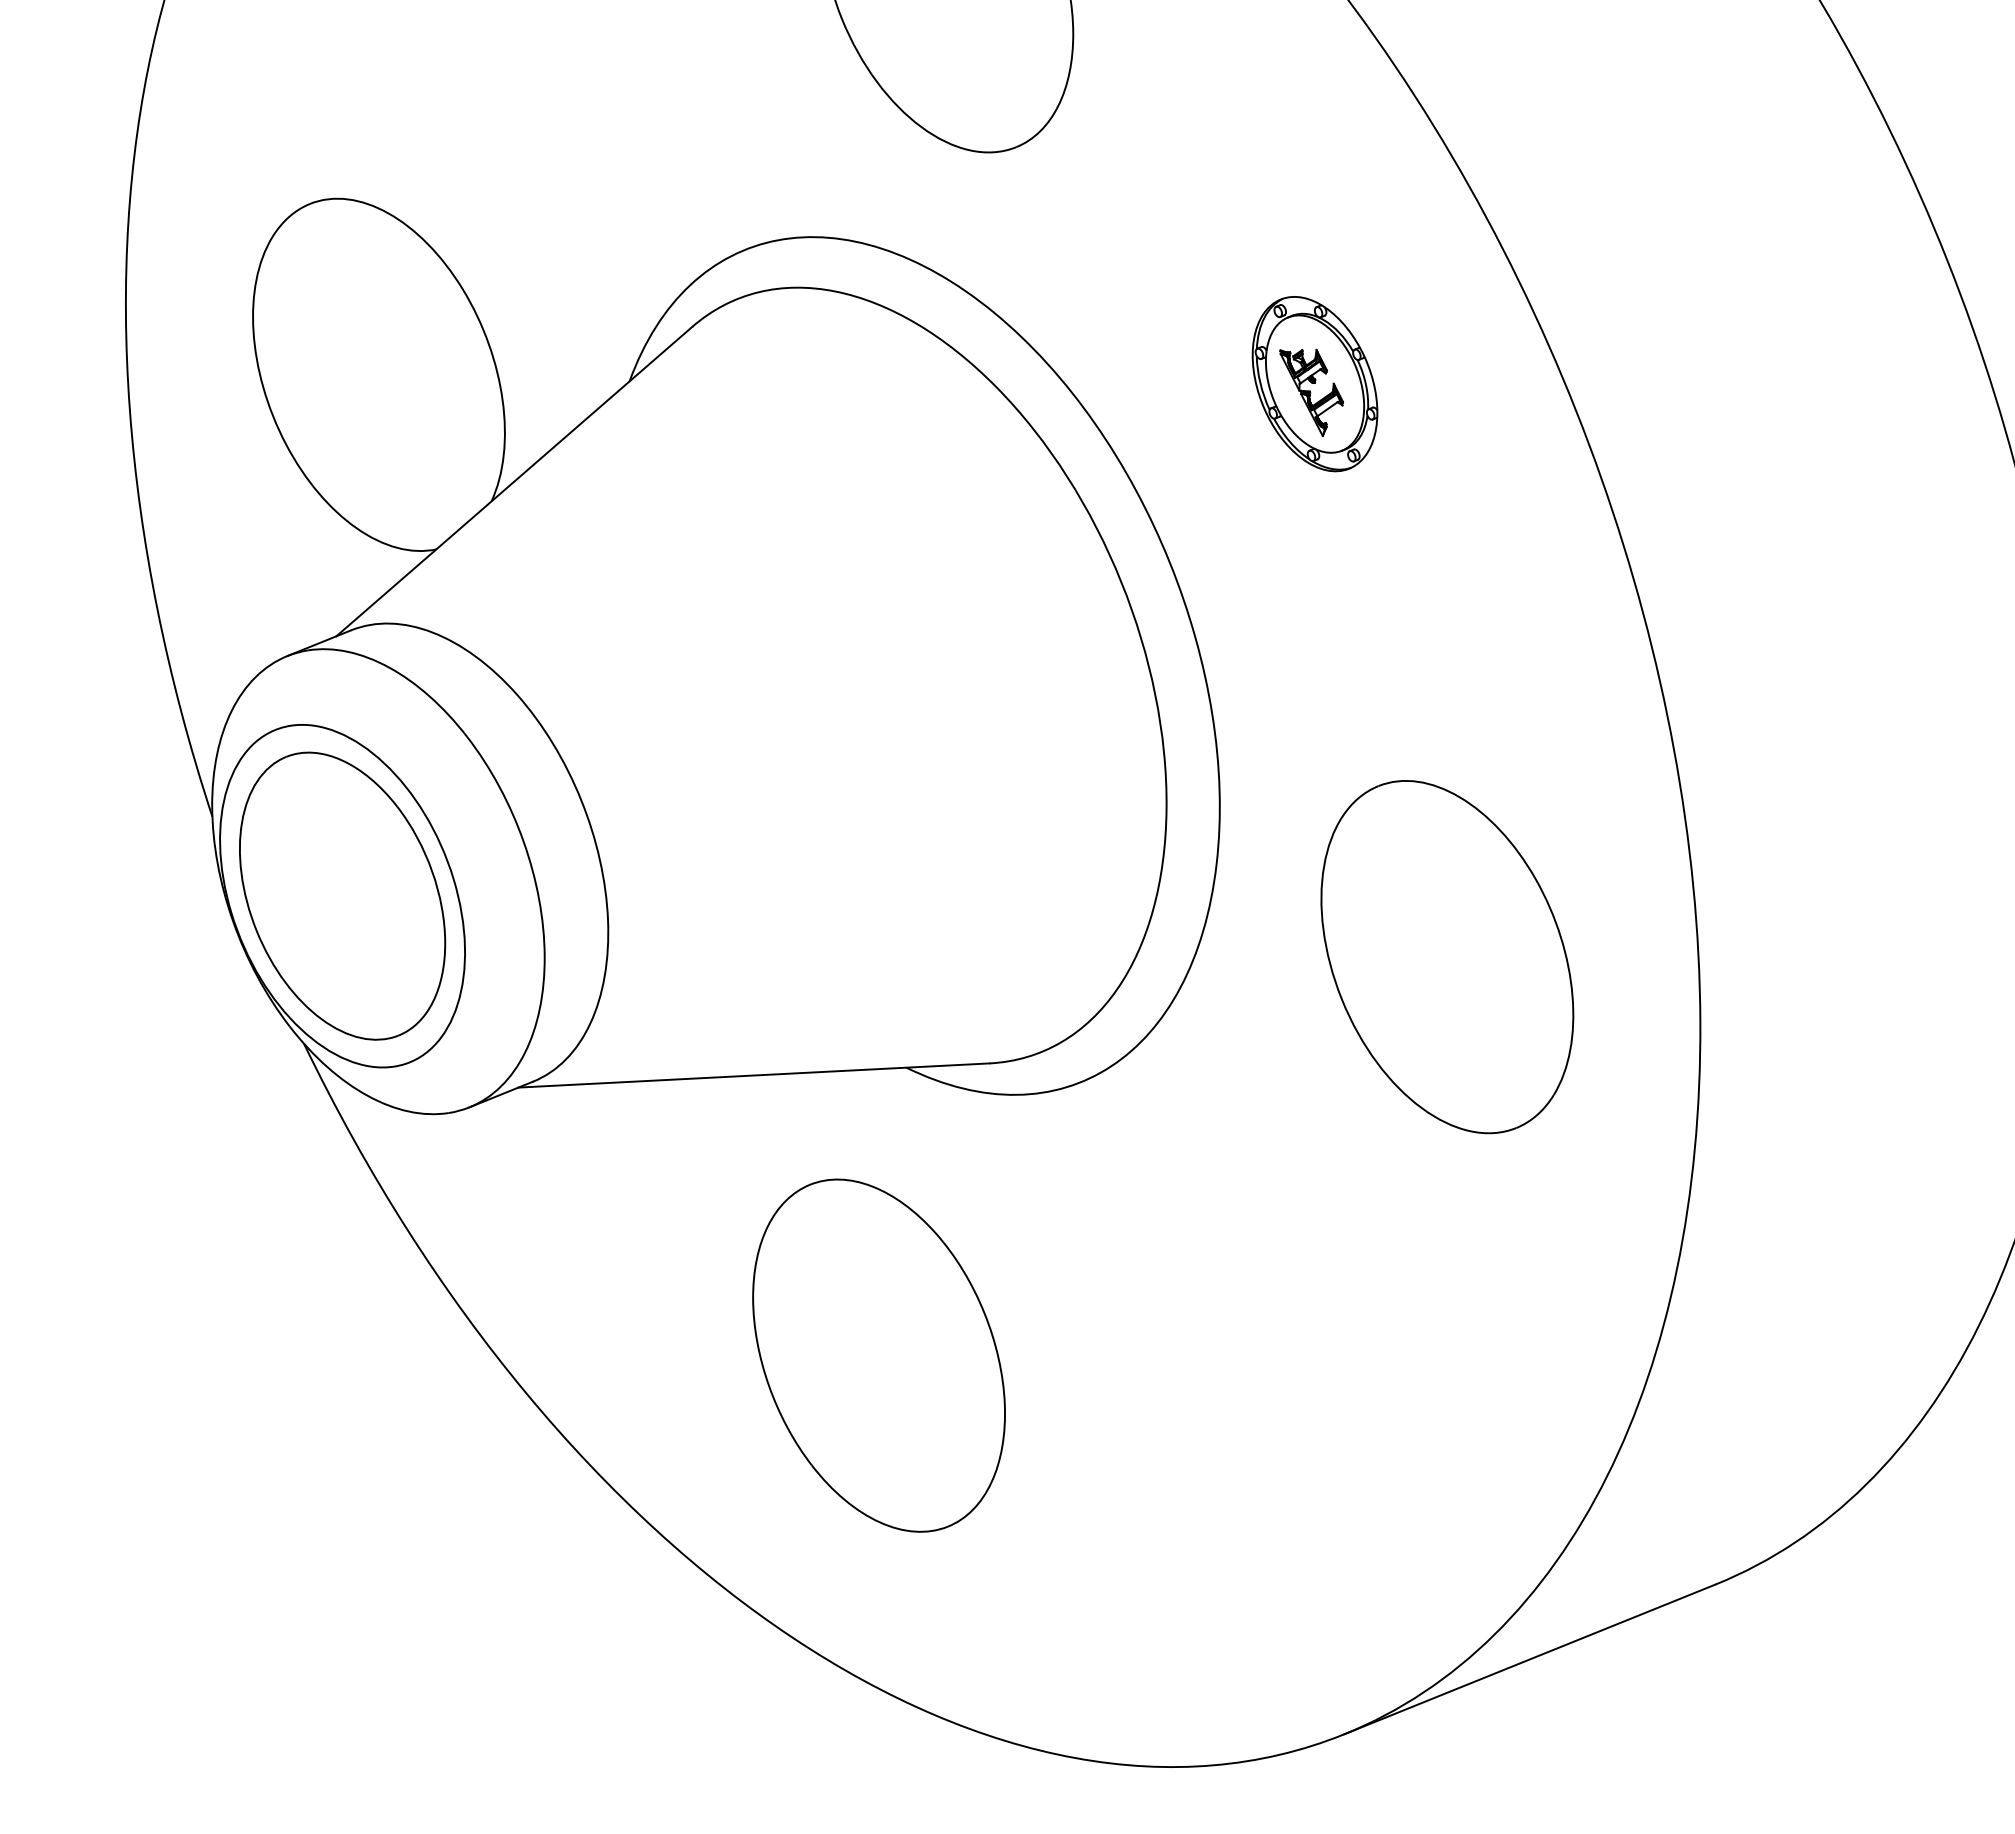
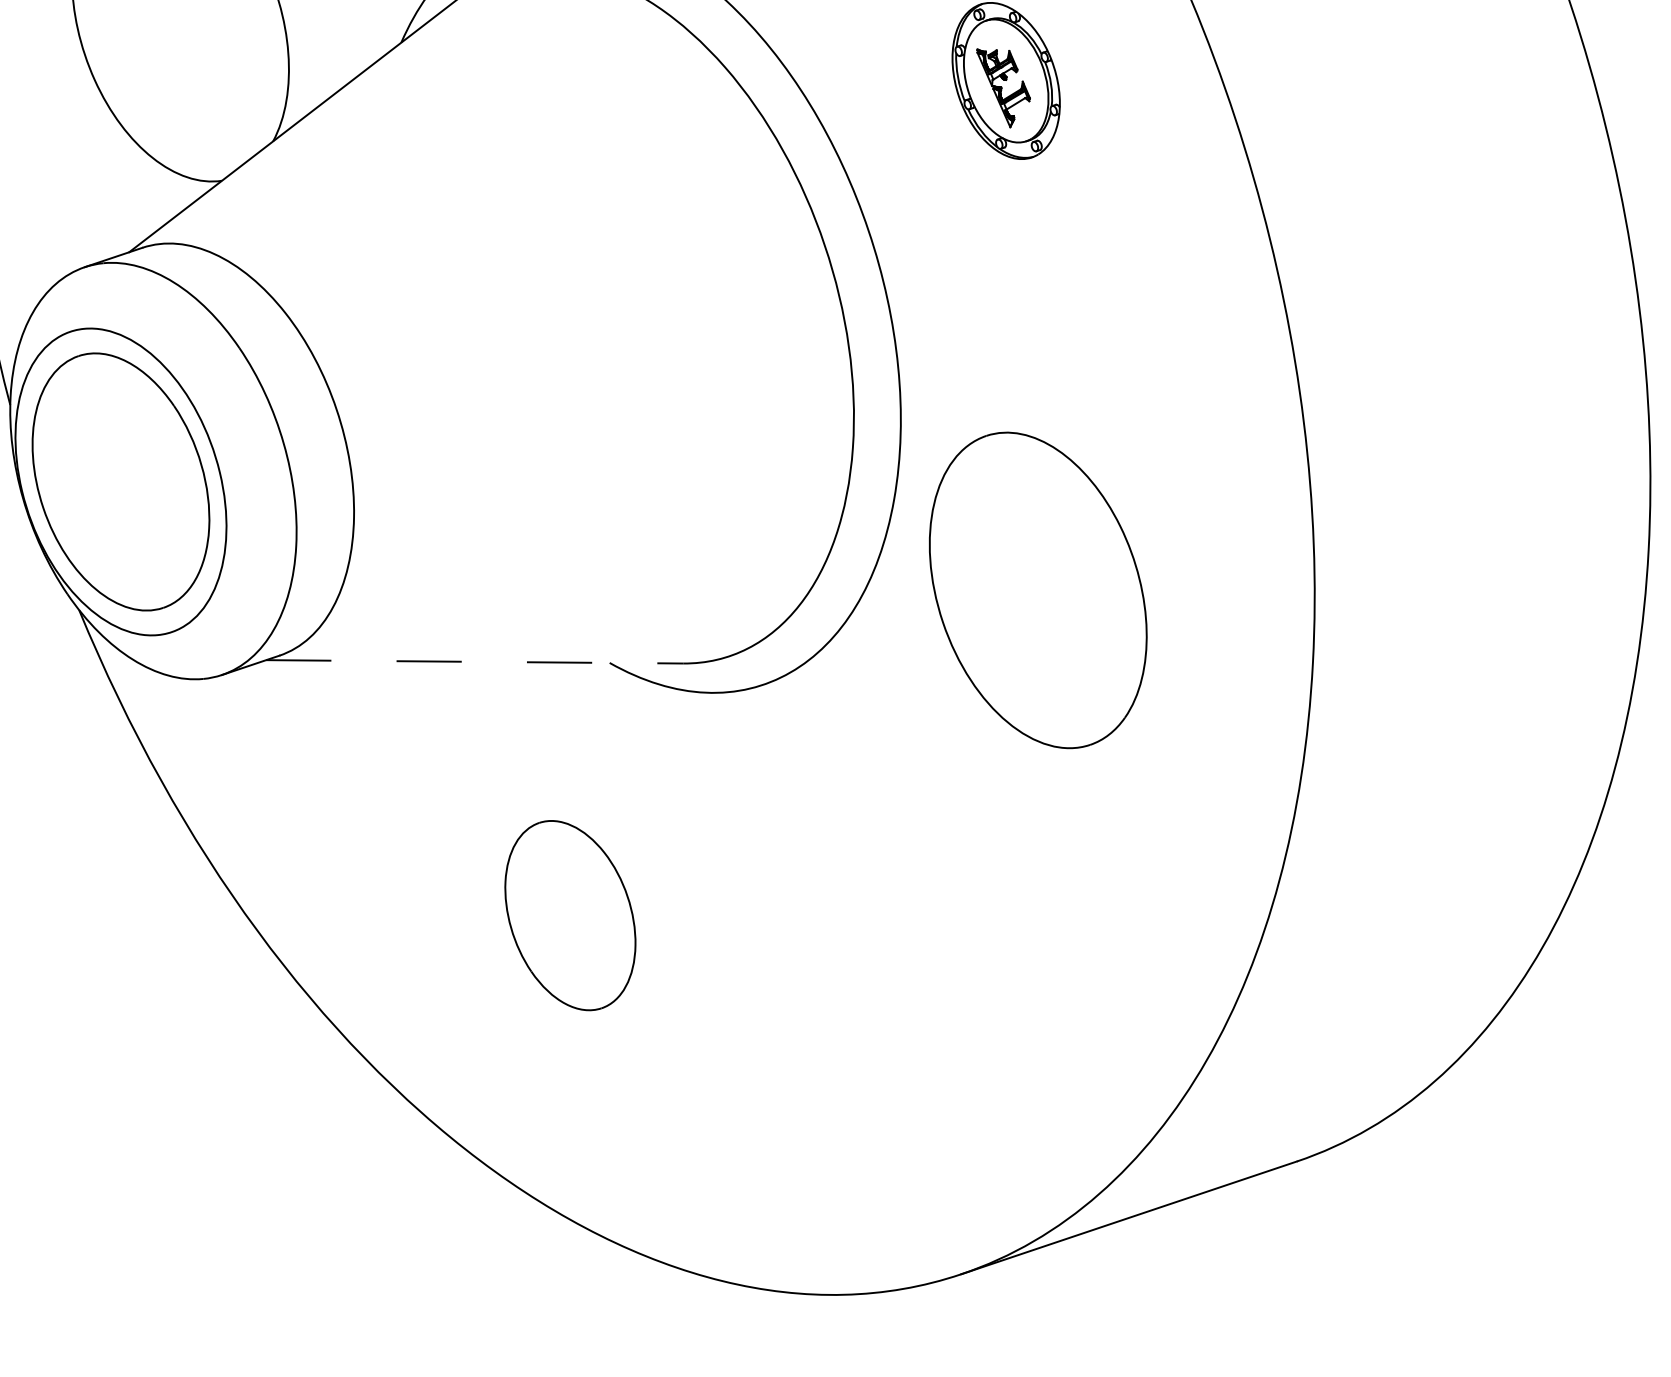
part: (1447, 957) -> (1038, 590), moved
line: (753, 1075) -> (474, 661), solid -> dashed
part: (878, 1355) -> (569, 915), size x0.6

